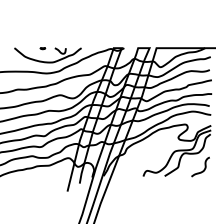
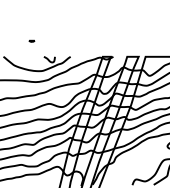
part: (42, 48) -> (31, 41), moved

